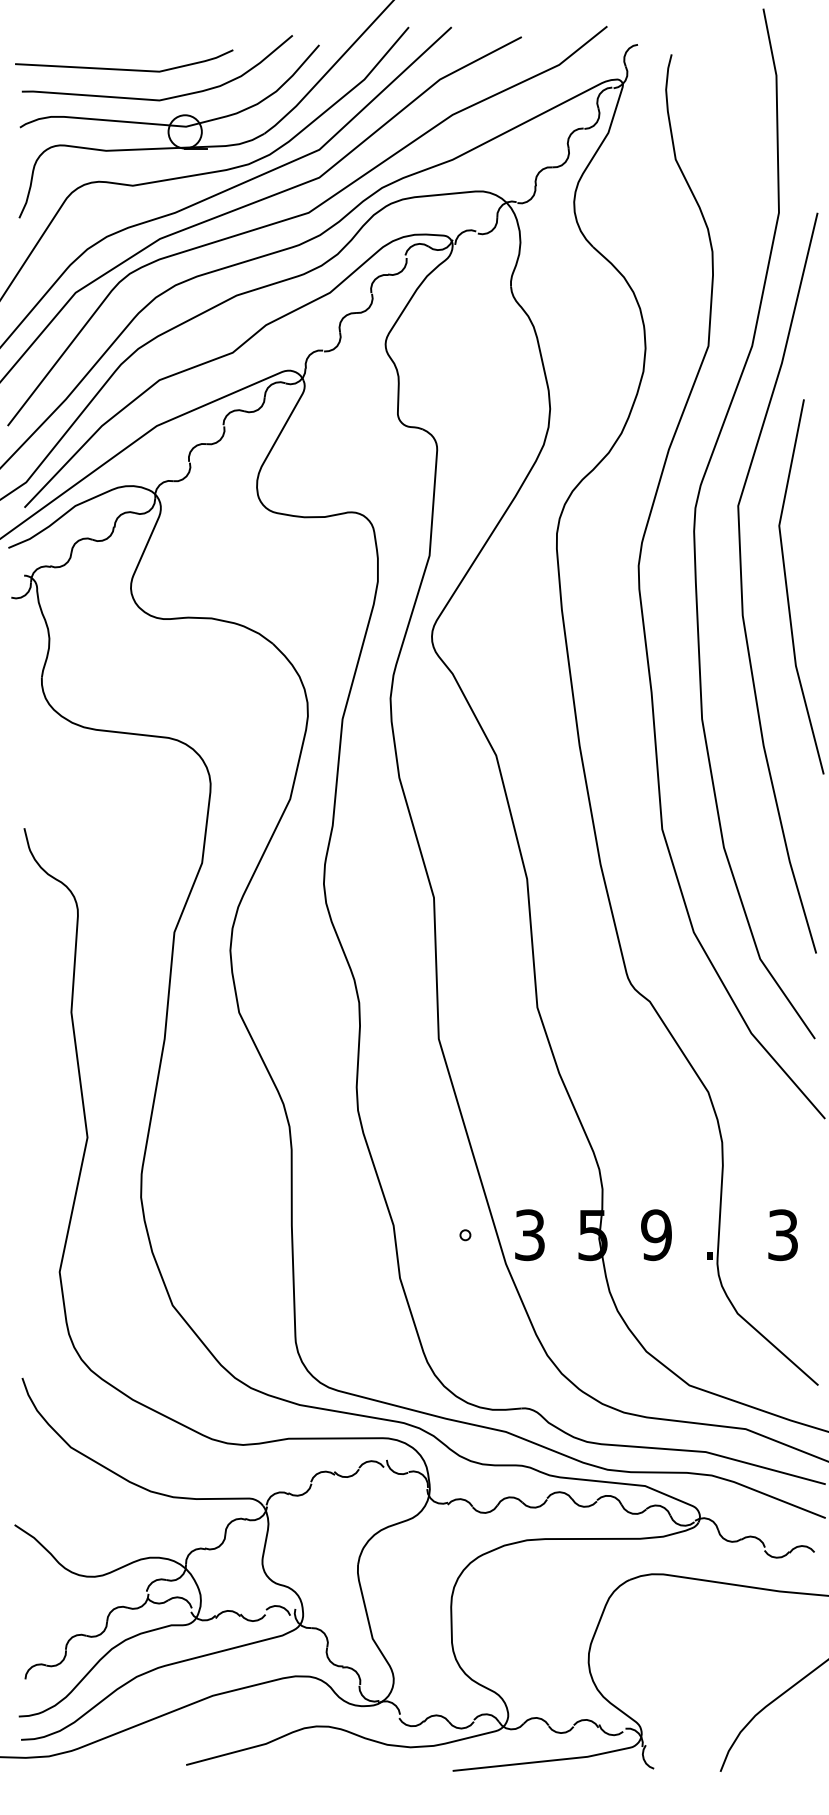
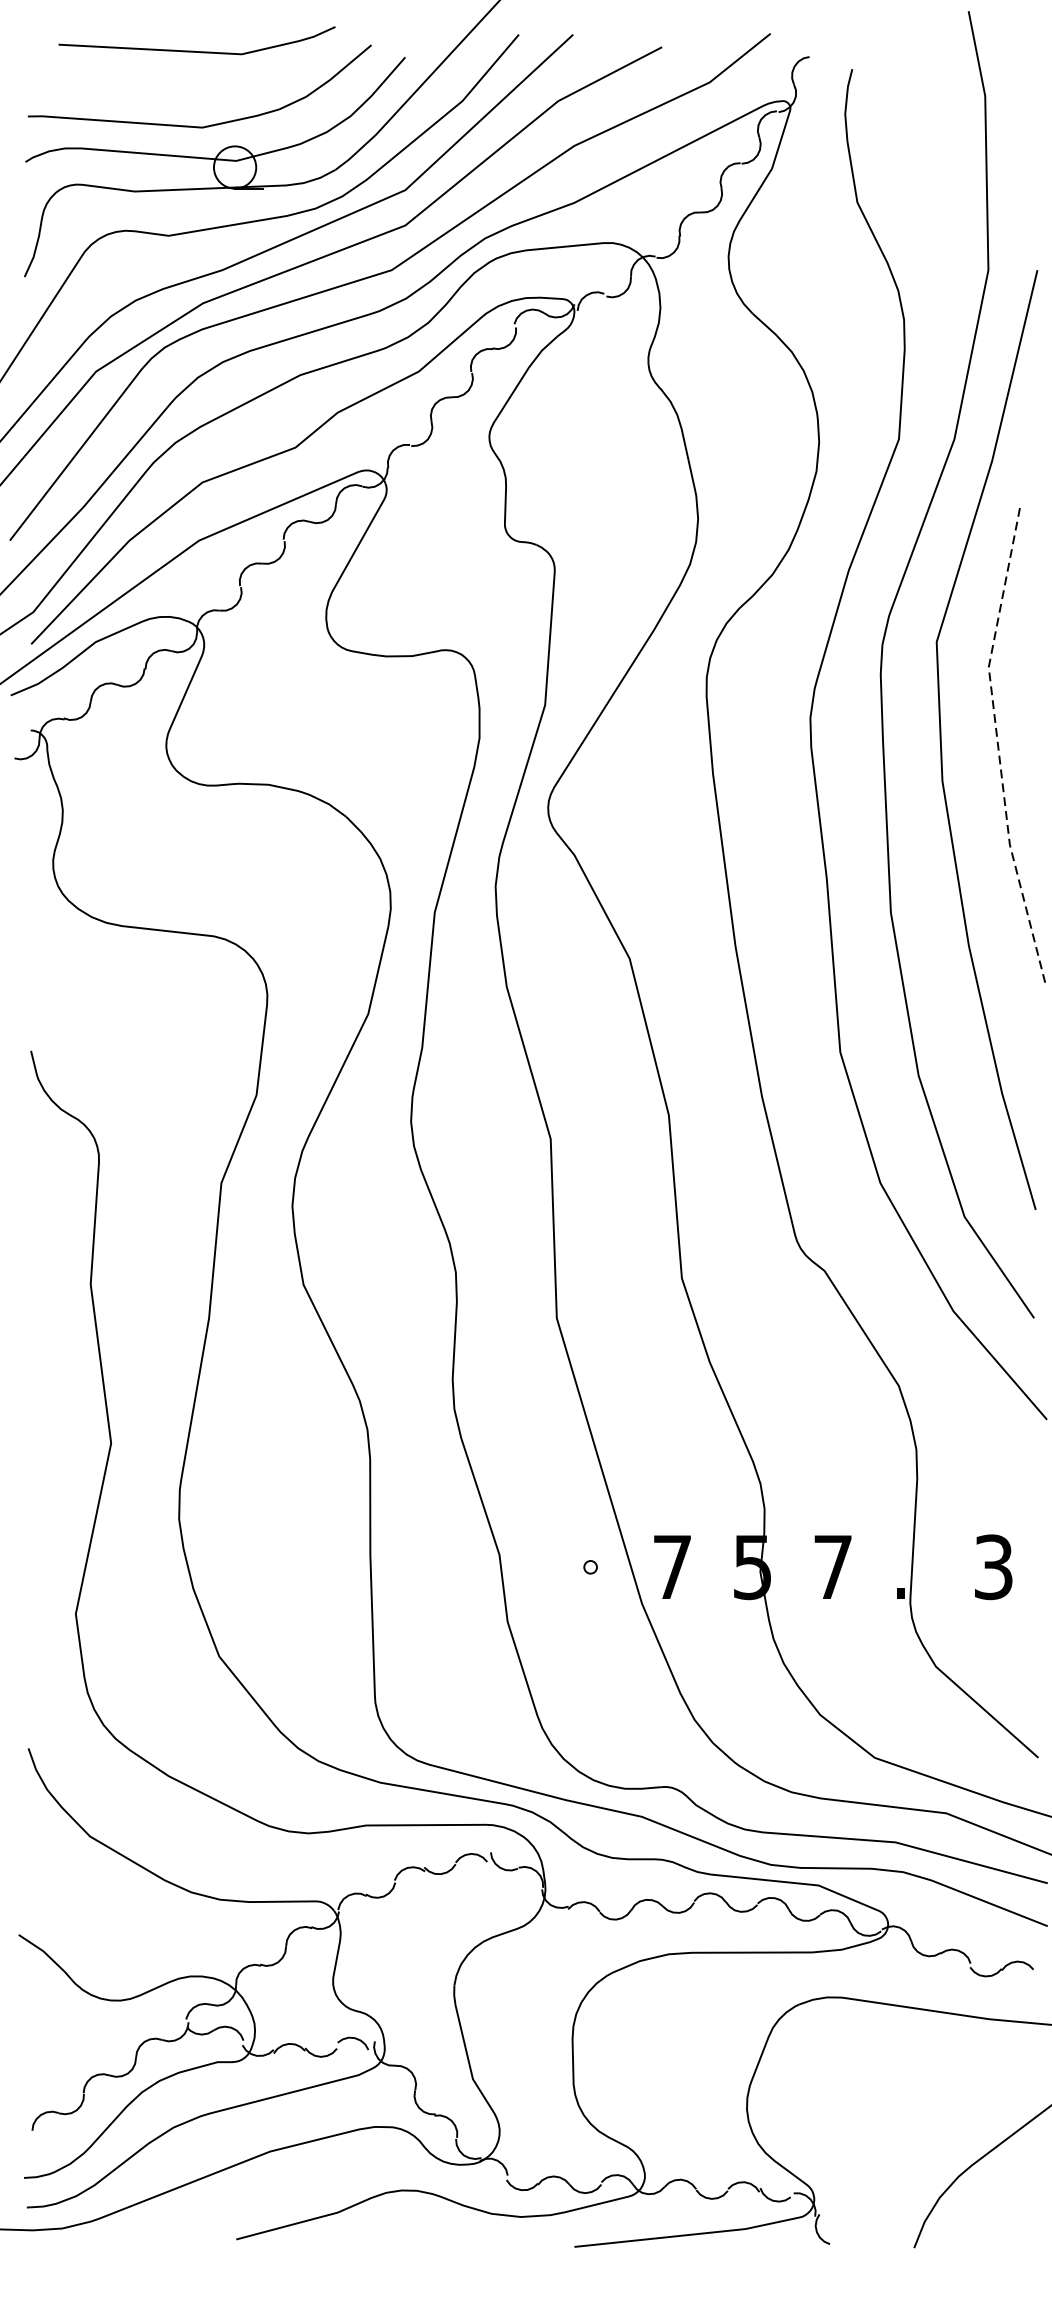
line: (123, 68) -> (196, 50), moved
line: (786, 587) -> (997, 745), solid -> dashed
text: (529, 1235) -> (671, 1567), 3 -> 7
text: (656, 1235) -> (833, 1567), 9 -> 7

